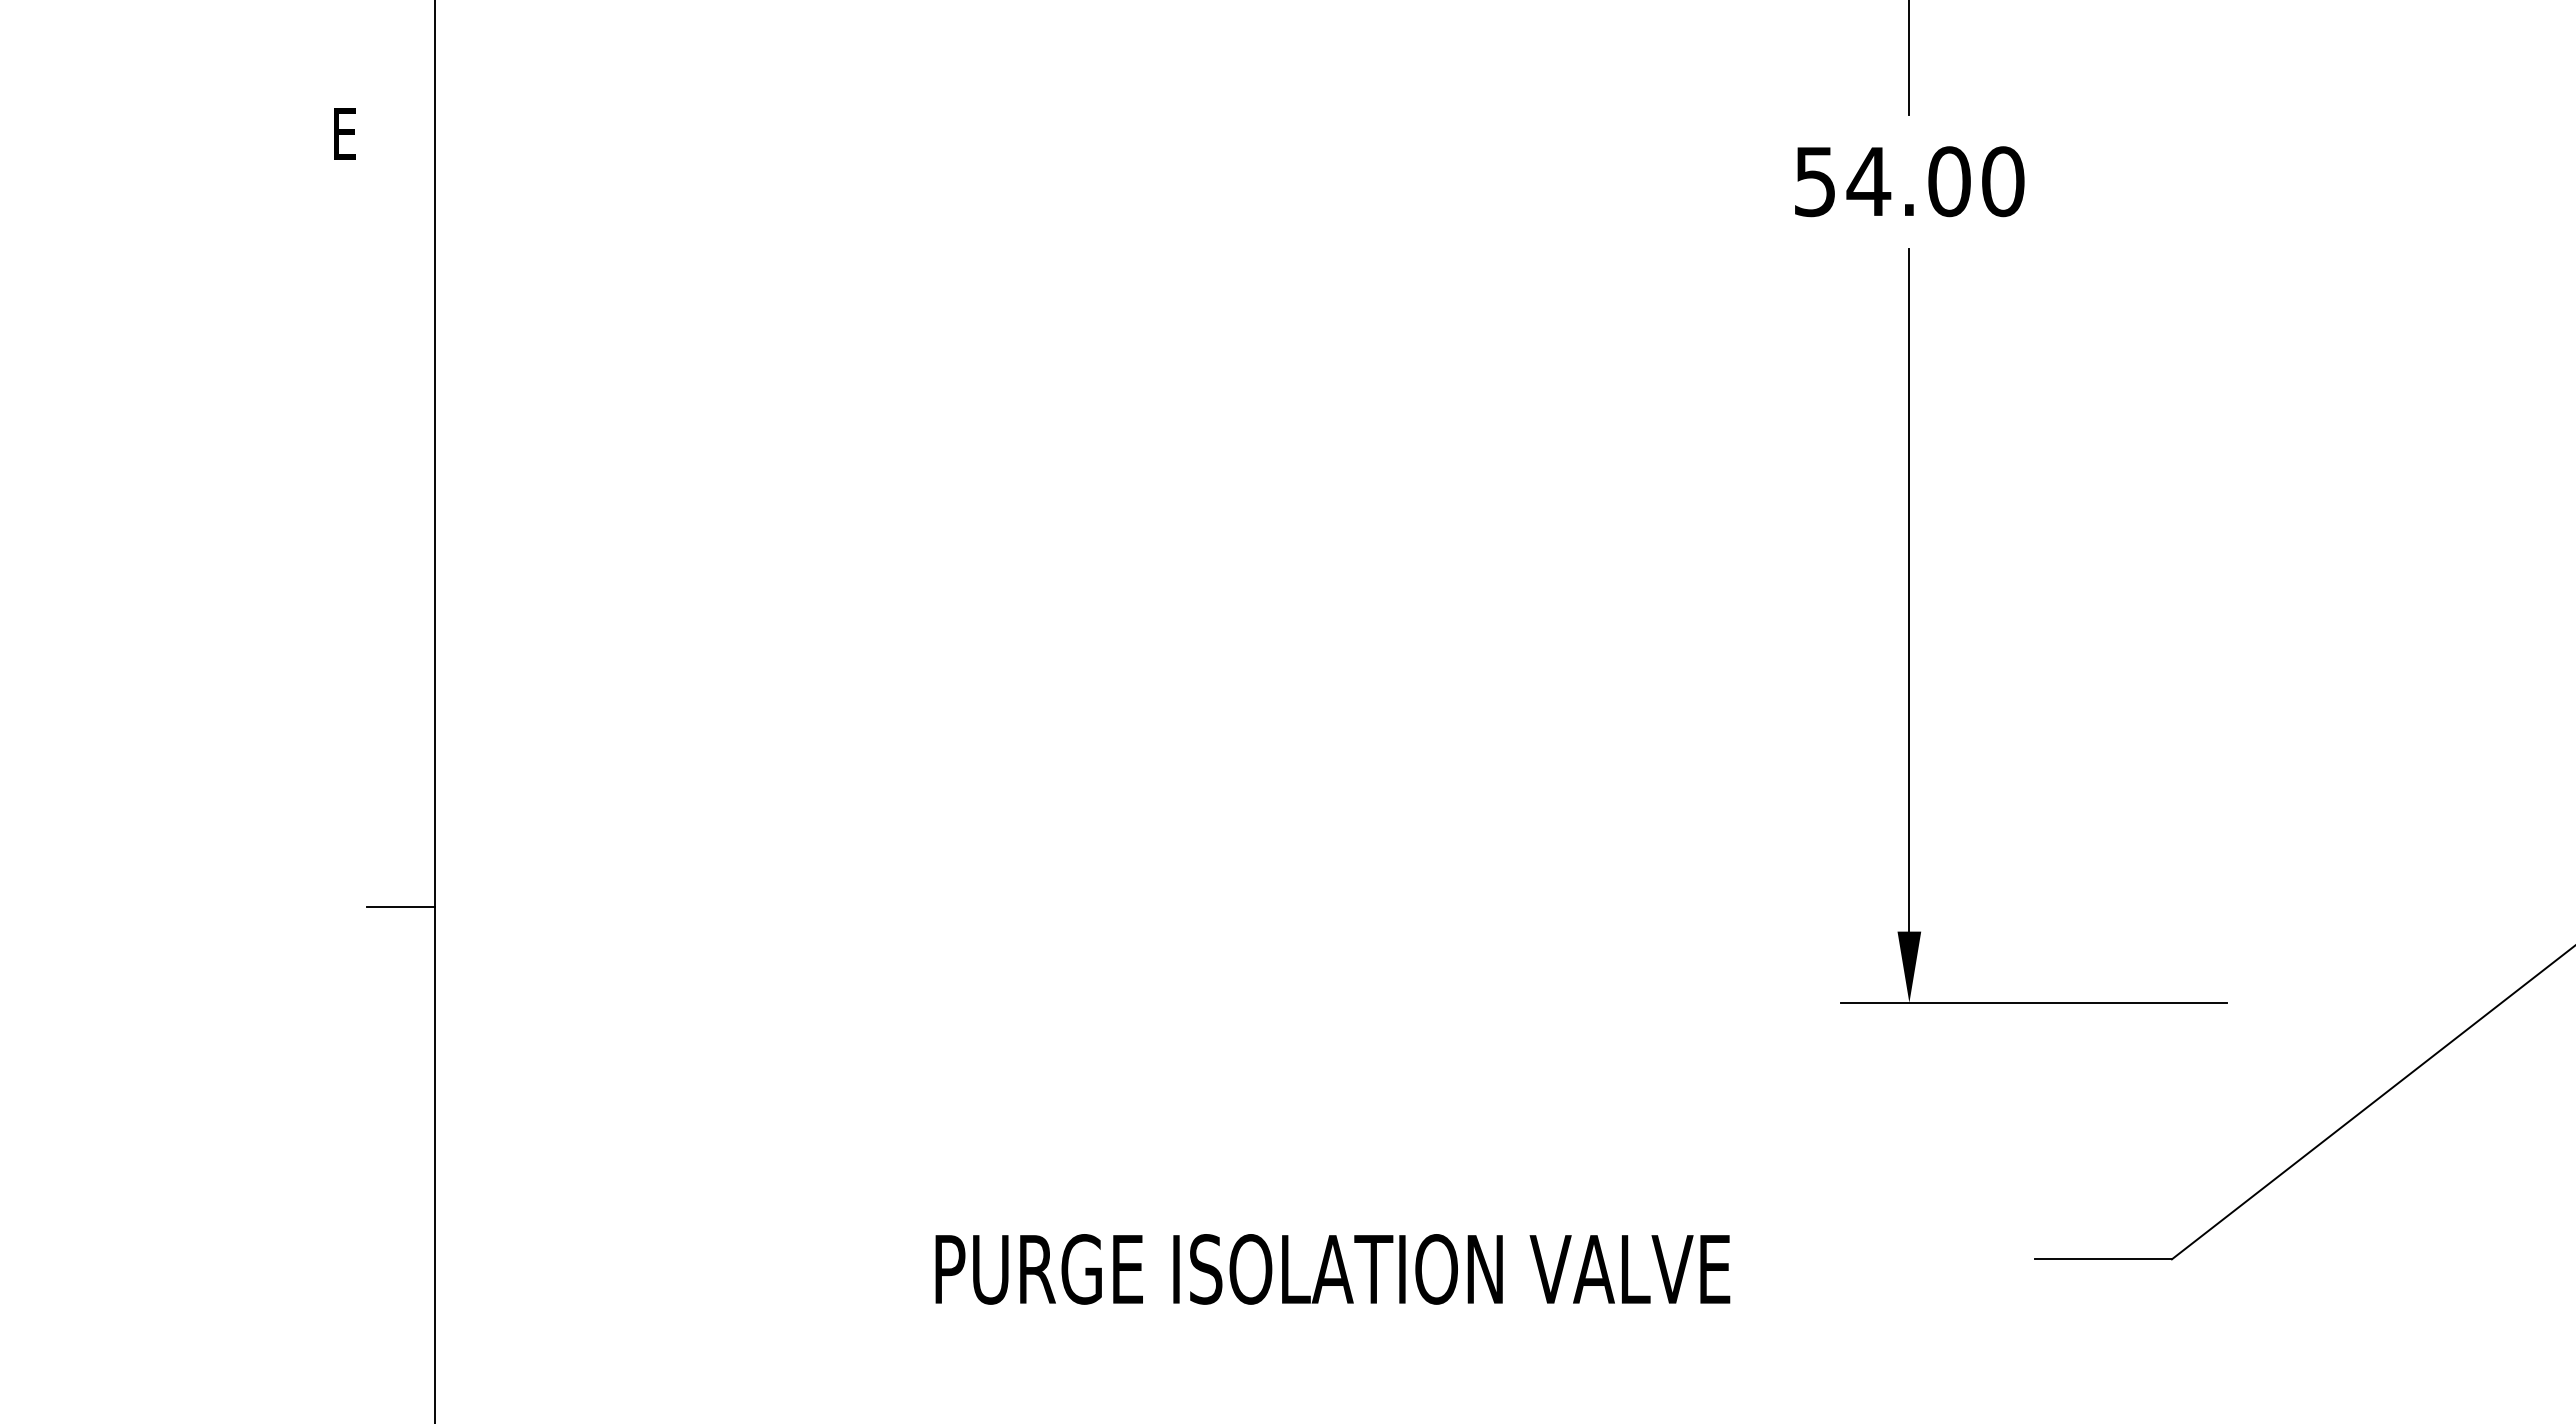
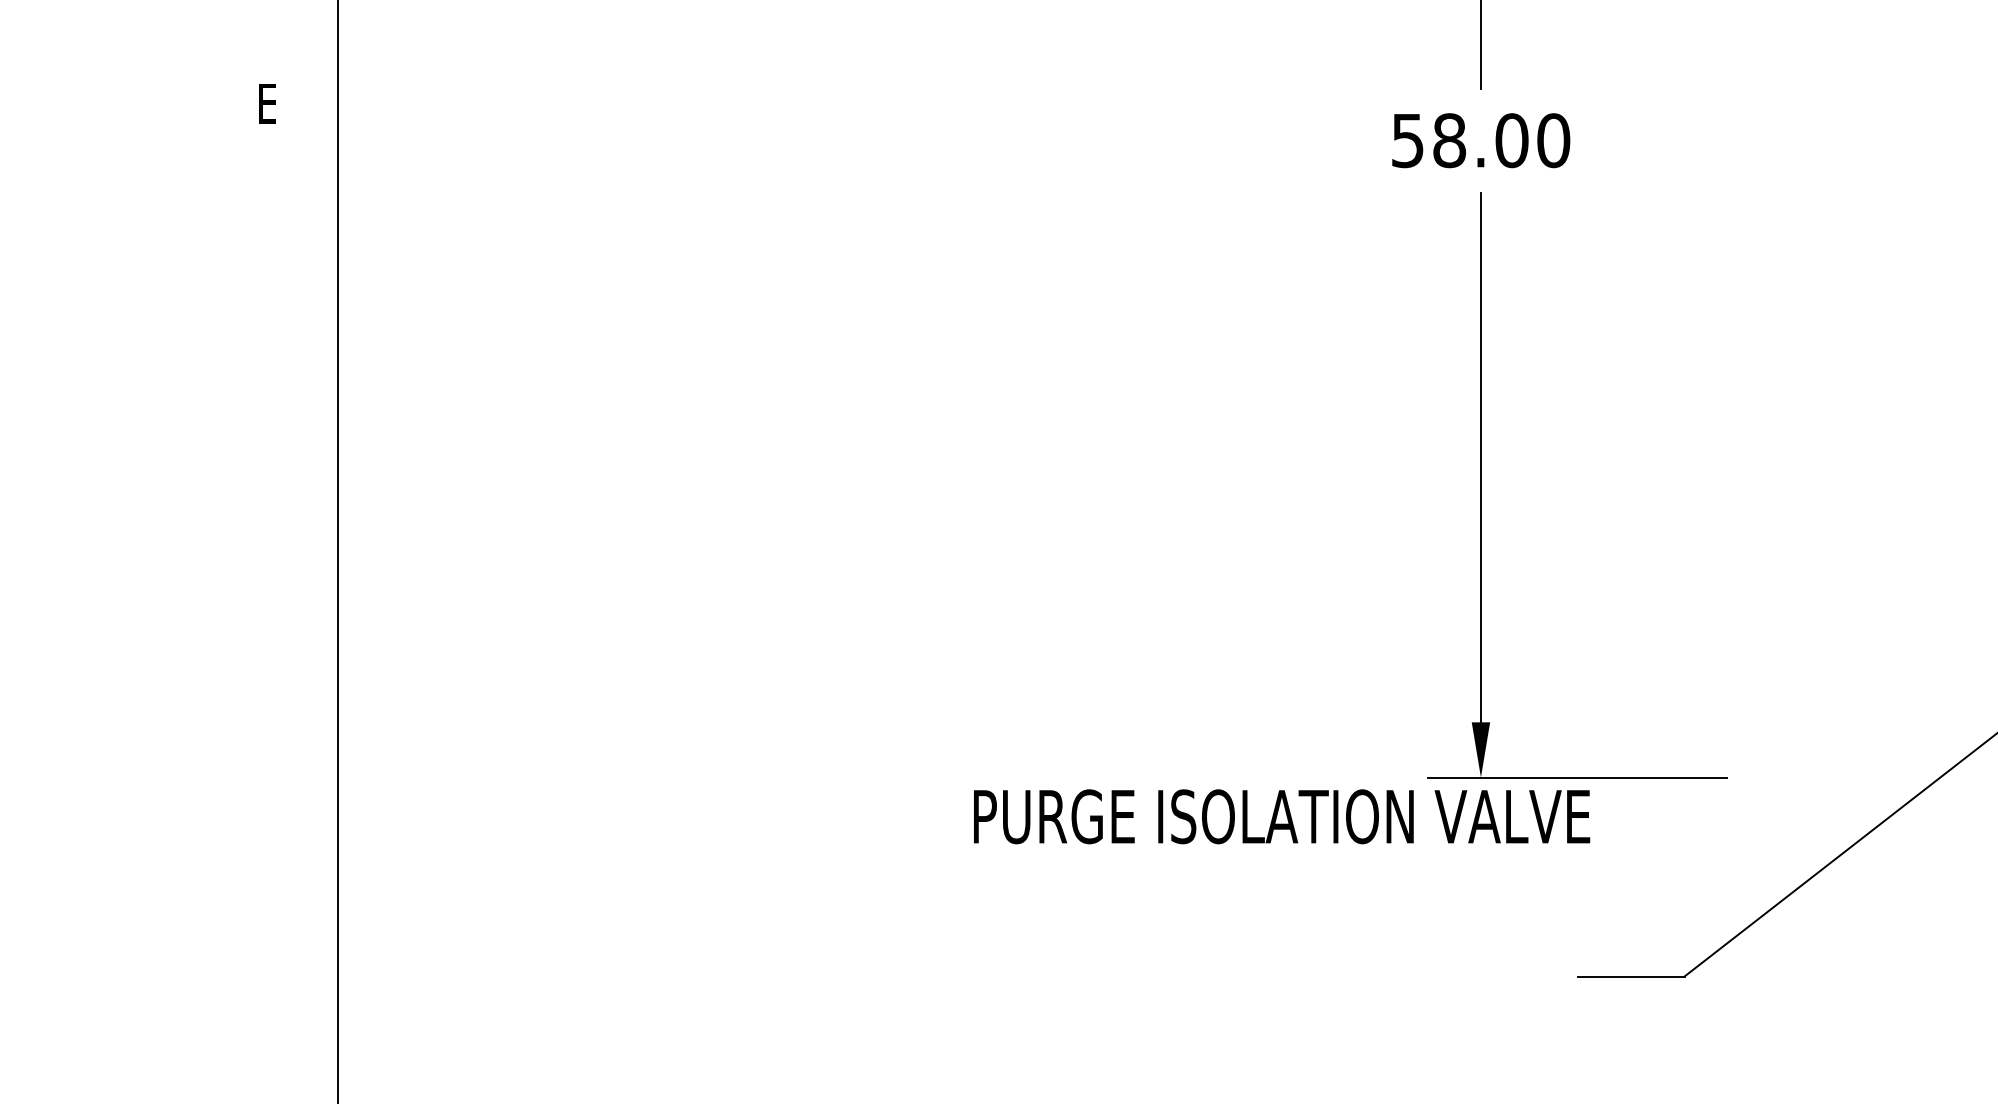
text: (1868, 181) -> (1449, 140), 54.00 -> 58.00
line: (400, 906) -> (310, 702), removed
text: (1332, 1269) -> (1281, 816), moved

